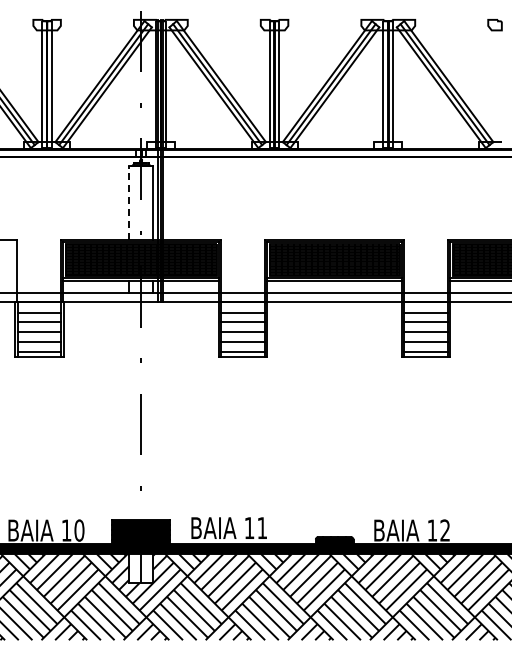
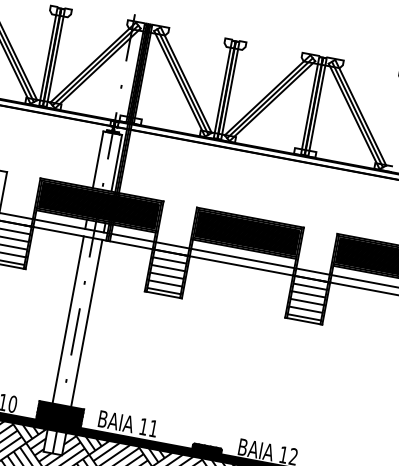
line: (129, 202) -> (98, 159), dashed -> solid
line: (129, 411) -> (68, 320), added
line: (153, 411) -> (86, 323), added

